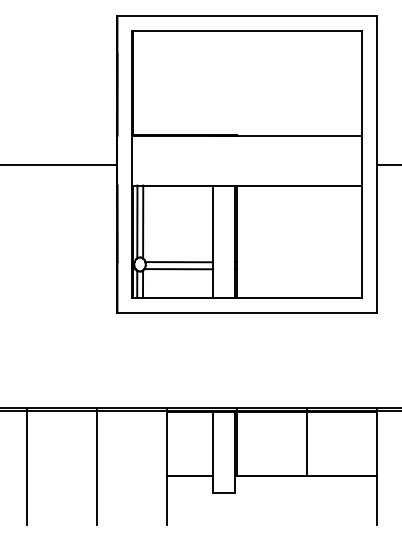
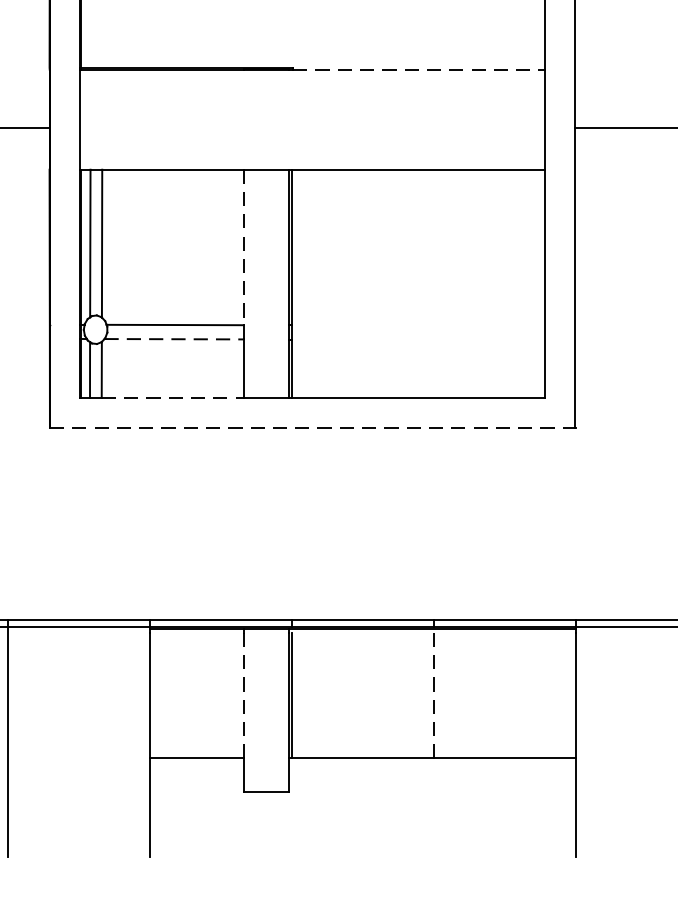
line: (300, 136) -> (420, 70), solid -> dashed
line: (213, 224) -> (244, 248), solid -> dashed
line: (179, 269) -> (175, 339), solid -> dashed
line: (178, 298) -> (173, 398), solid -> dashed
line: (247, 312) -> (313, 426), solid -> dashed
line: (213, 444) -> (244, 694), solid -> dashed
line: (306, 444) -> (433, 694), solid -> dashed

